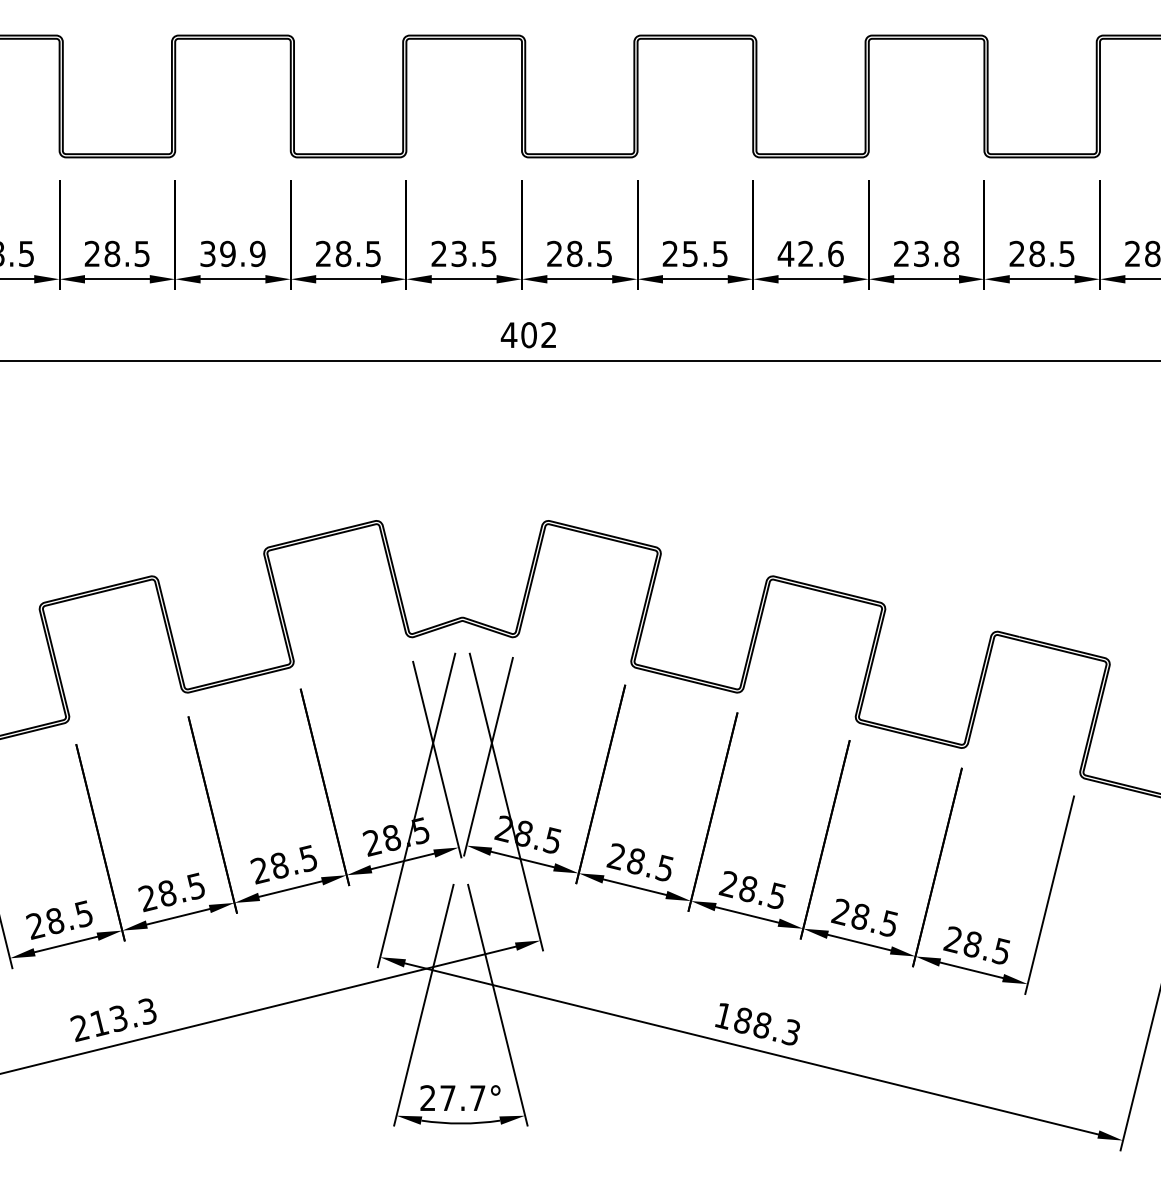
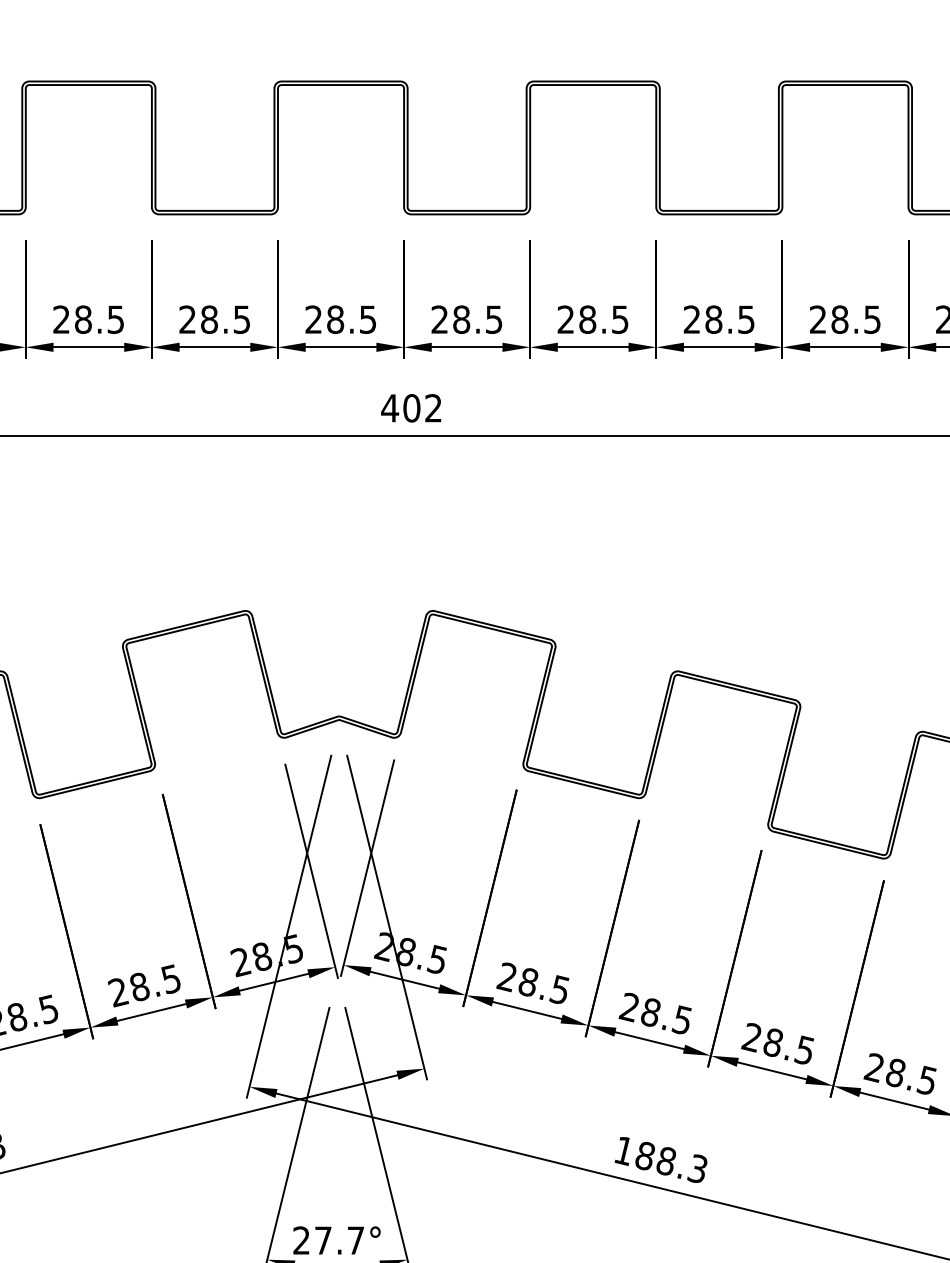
text: (232, 253) -> (88, 319), 39.9 -> 28.5
text: (690, 253) -> (587, 319), 25.5 -> 28.5
text: (810, 253) -> (718, 319), 42.6 -> 28.5
text: (936, 253) -> (856, 319), 23.8 -> 28.5
text: (458, 254) -> (334, 320), 23.5 -> 28.5

